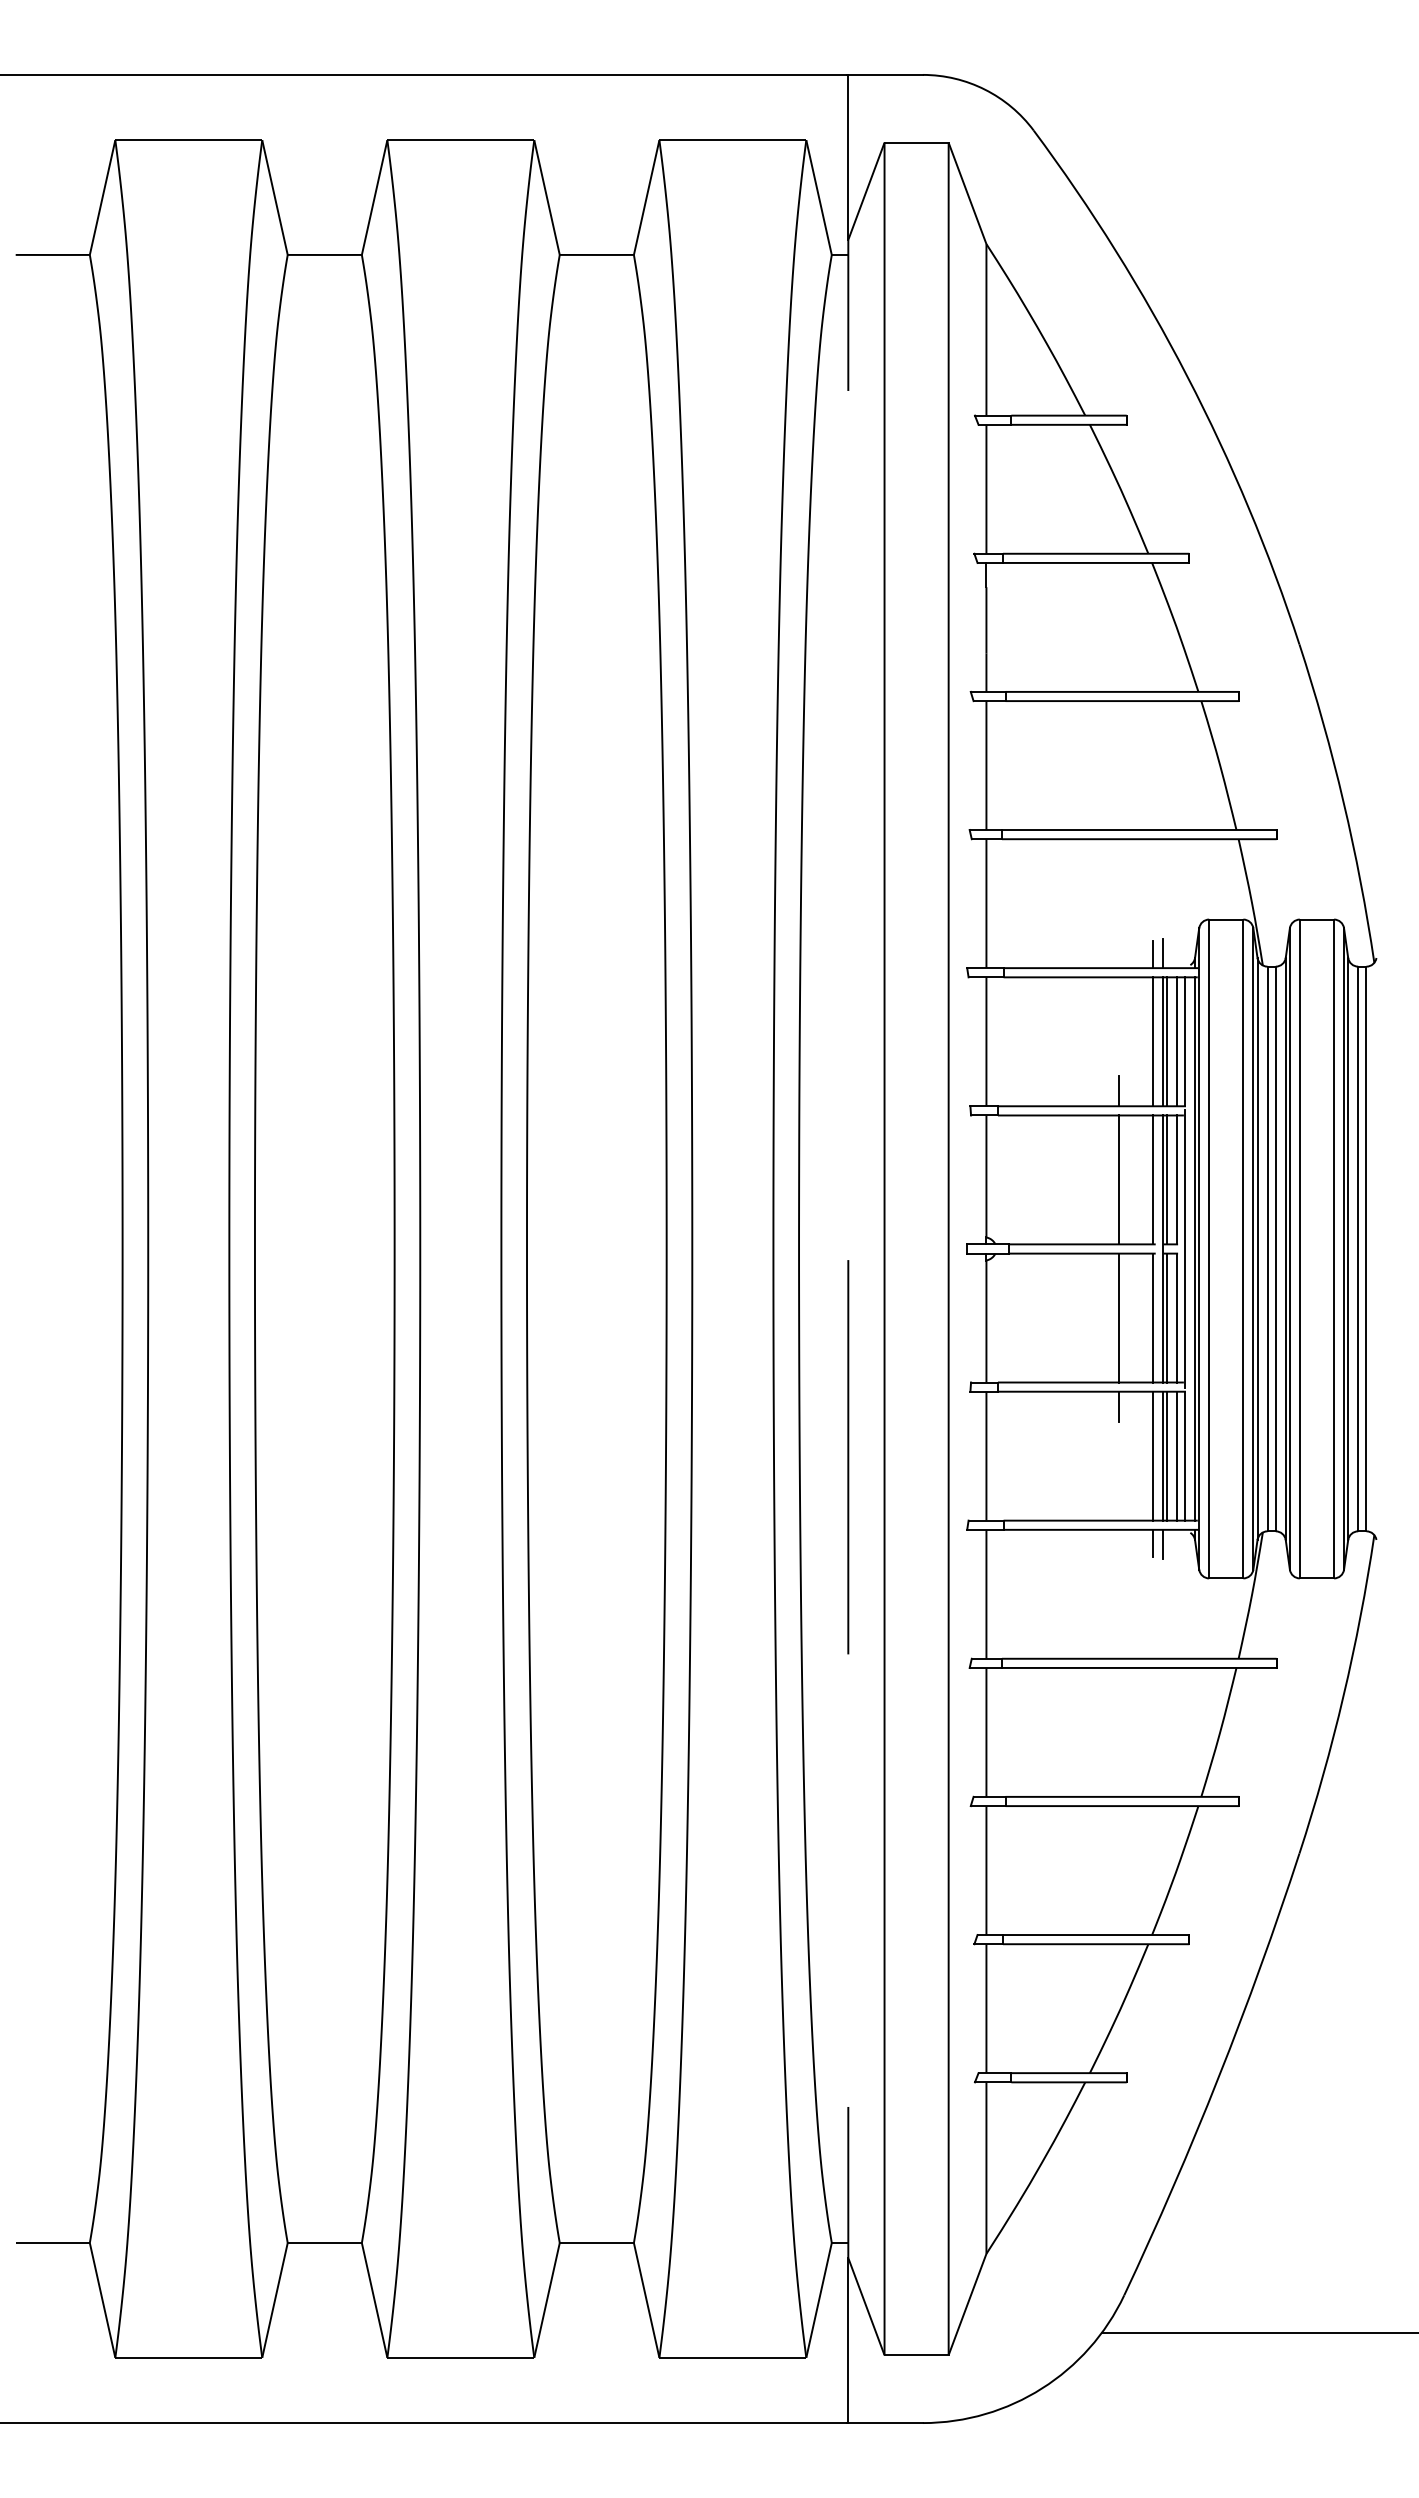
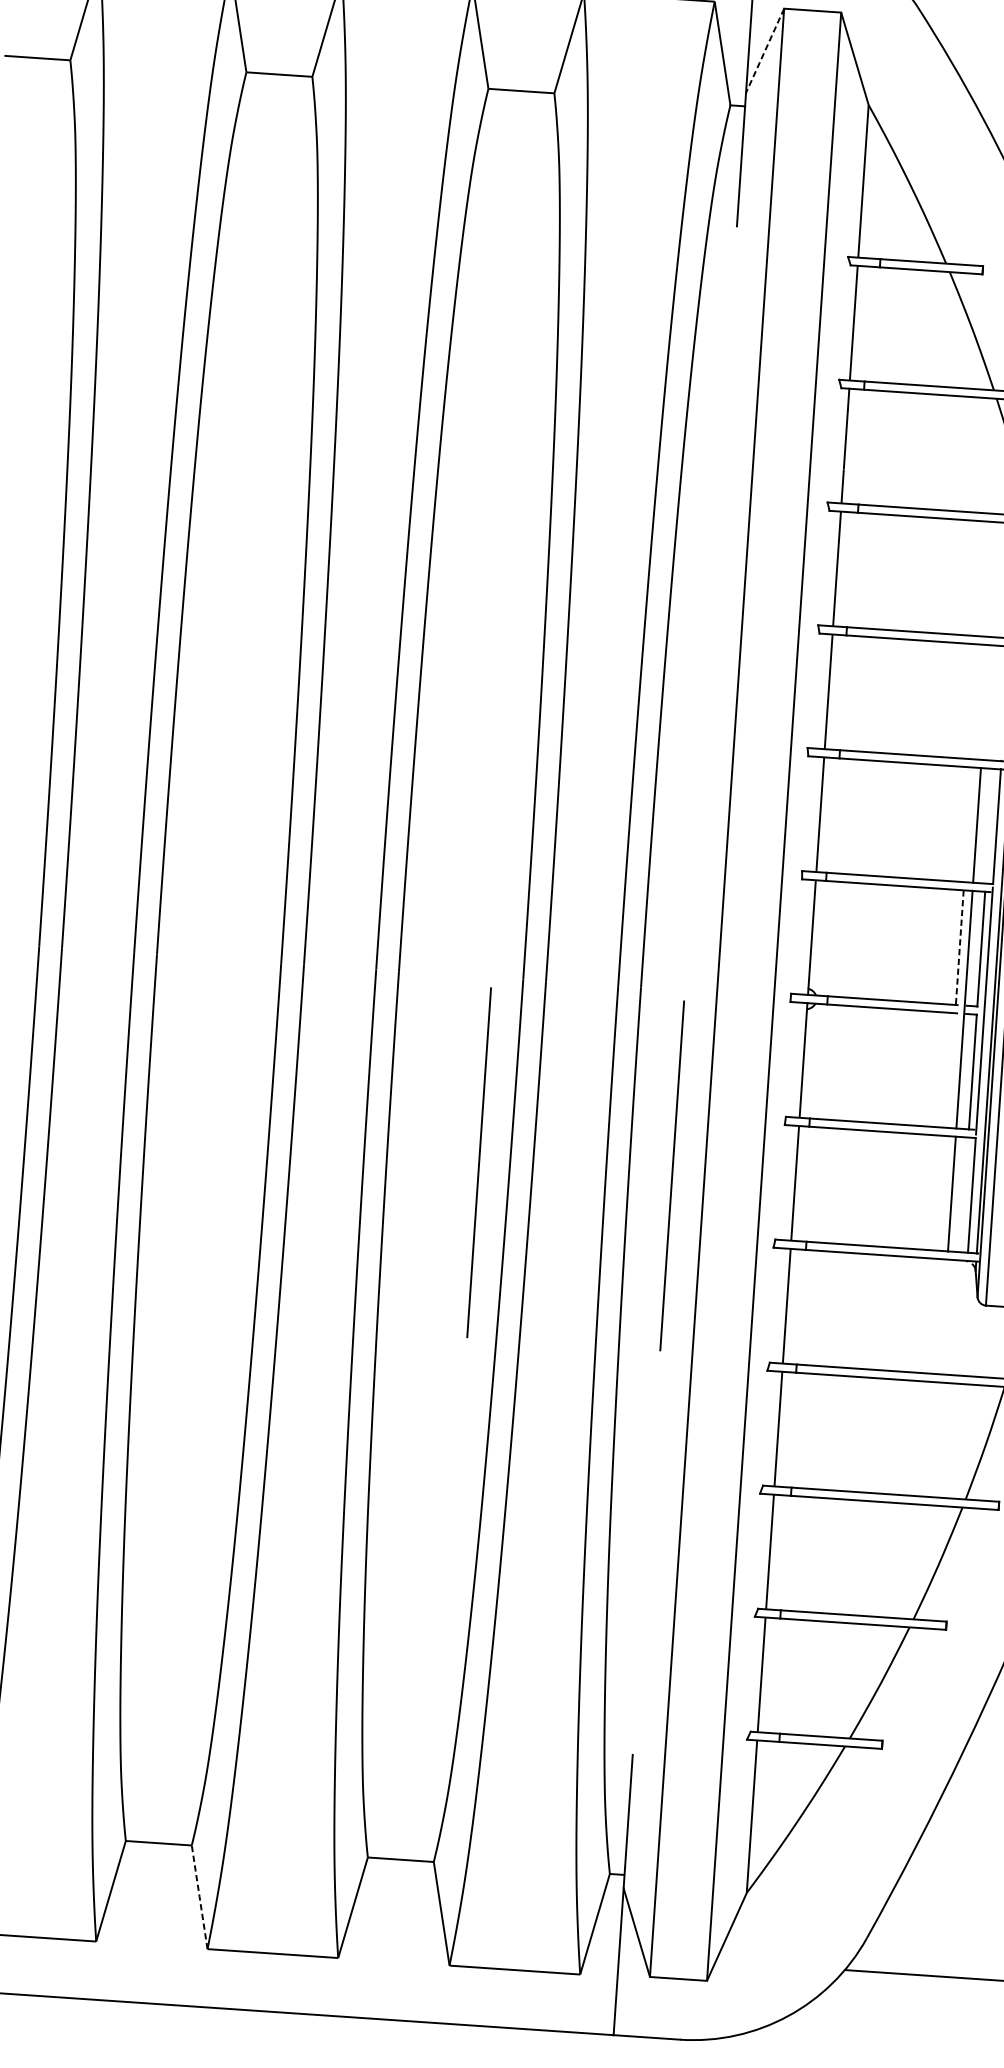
line: (866, 191) -> (765, 50), solid -> dashed
line: (1162, 953) -> (982, 746), removed
line: (1152, 954) -> (973, 747), removed
line: (1152, 1041) -> (968, 824), removed
line: (1166, 1041) -> (980, 825), removed
line: (1176, 1041) -> (989, 825), removed
line: (1118, 1091) -> (934, 866), removed
line: (1118, 1179) -> (929, 945), removed
line: (1166, 1179) -> (972, 948), removed
line: (1152, 1180) -> (959, 948), solid -> dashed
line: (1118, 1317) -> (921, 1067), removed
line: (1152, 1317) -> (951, 1070), removed
line: (1166, 1317) -> (963, 1070), removed
line: (1118, 1406) -> (915, 1147), removed
line: (1152, 1455) -> (942, 1192), removed
line: (1166, 1455) -> (955, 1193), removed
line: (1176, 1455) -> (964, 1194), removed
line: (631, 1457) -> (479, 1163), added
line: (1152, 1543) -> (937, 1271), removed
line: (1162, 1544) -> (946, 1272), removed
line: (374, 2299) -> (199, 1896), solid -> dashed

